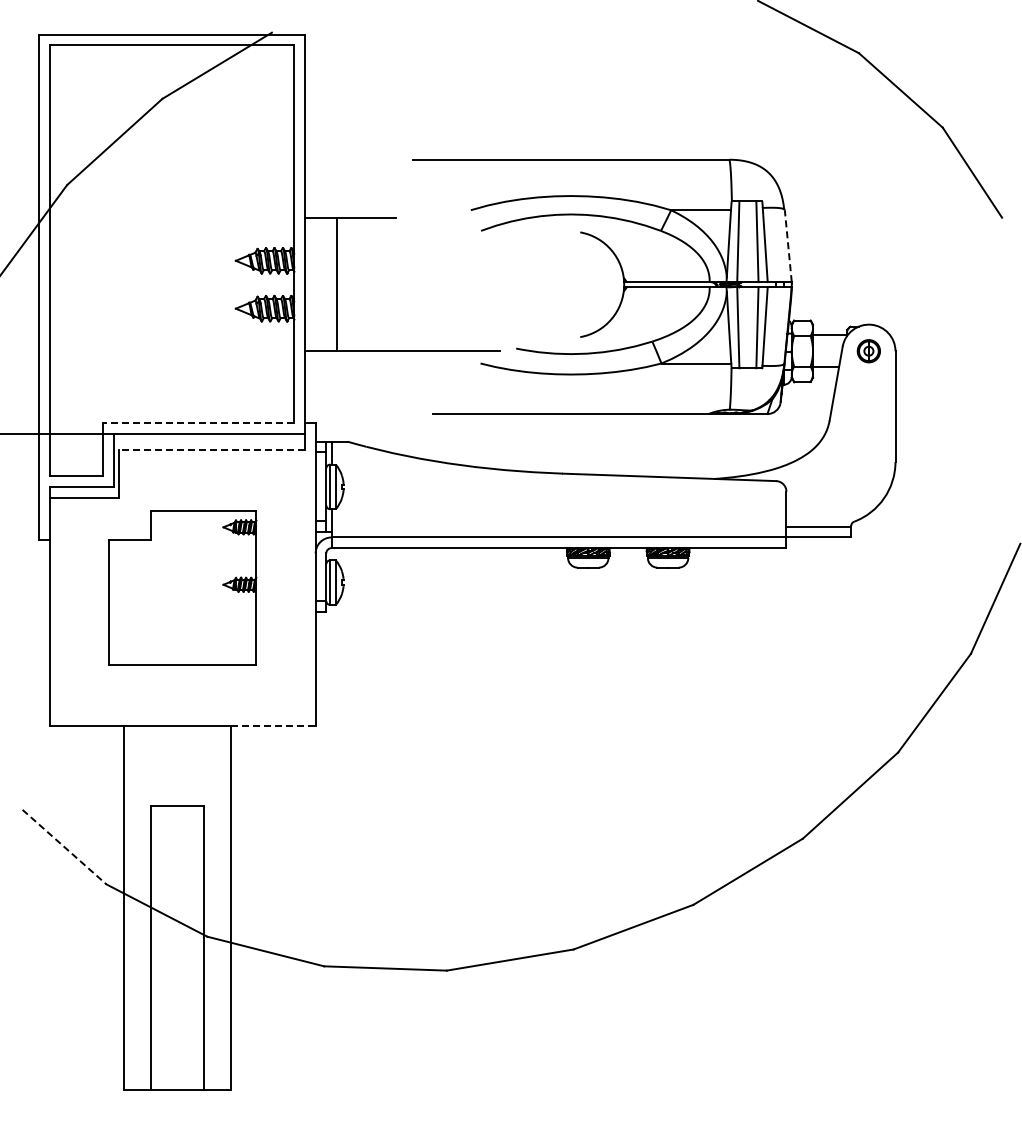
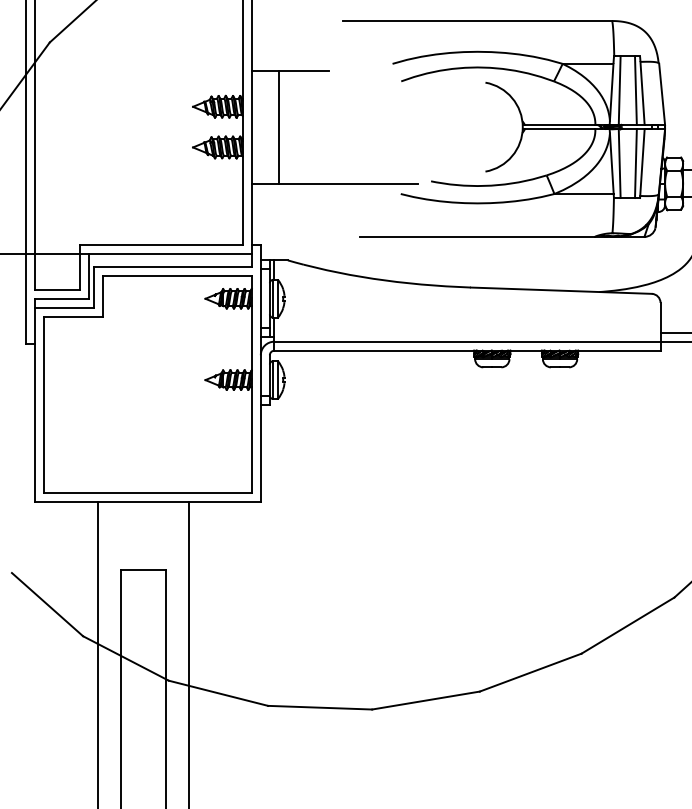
line: (788, 245) -> (662, 93), dashed -> solid
line: (198, 423) -> (161, 244), dashed -> solid
line: (211, 449) -> (172, 267), dashed -> solid
part: (182, 587) -> (147, 384), size x1.67
line: (273, 726) -> (225, 502), dashed -> solid
line: (64, 847) -> (47, 604), dashed -> solid

